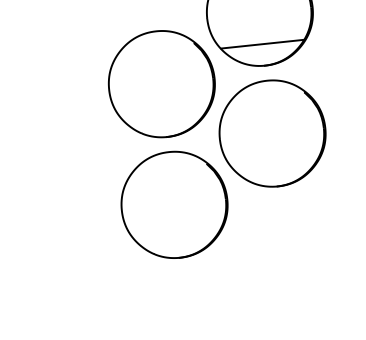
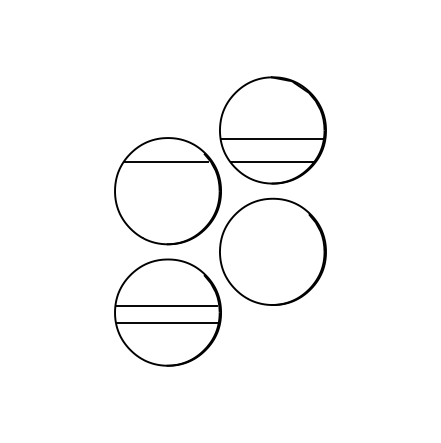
line: (259, 21) -> (271, 139), added
line: (156, 54) -> (165, 161), added
line: (172, 199) -> (166, 306), added
line: (174, 215) -> (166, 323), added

